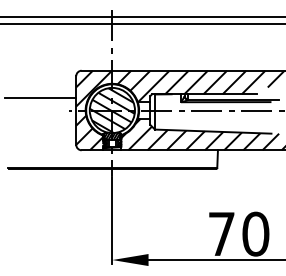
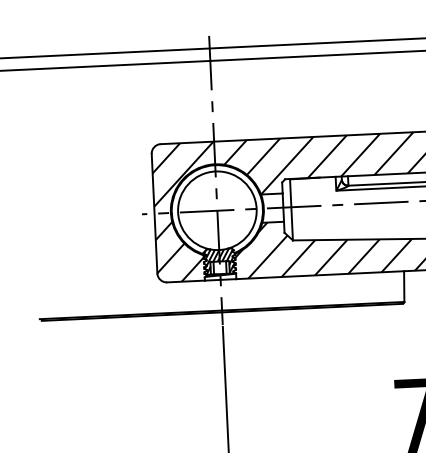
line: (40, 98) -> (91, 195), removed
hatch: (111, 110) -> (215, 210), removed

